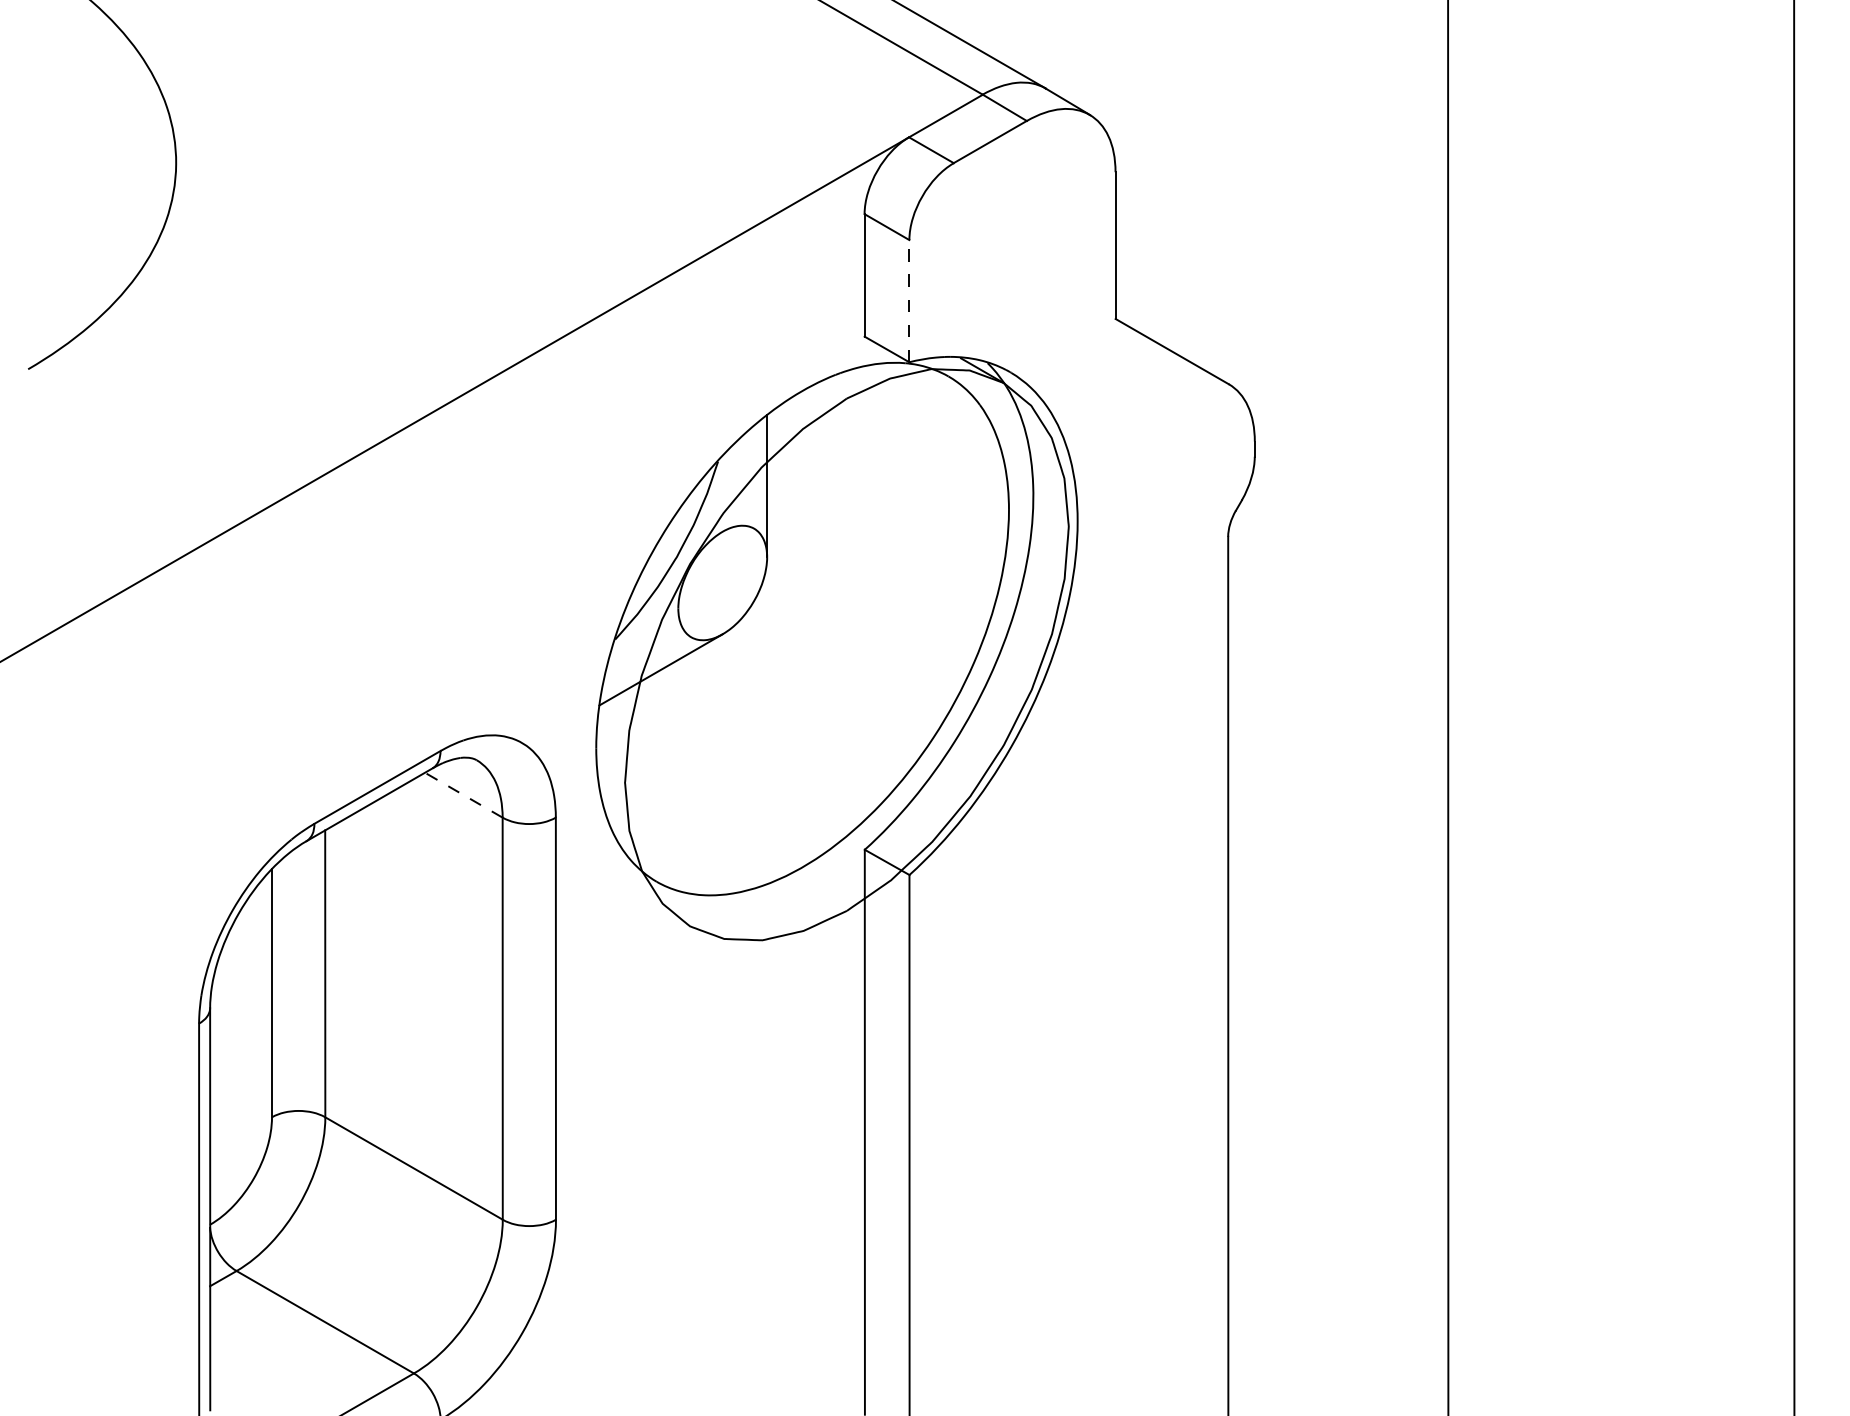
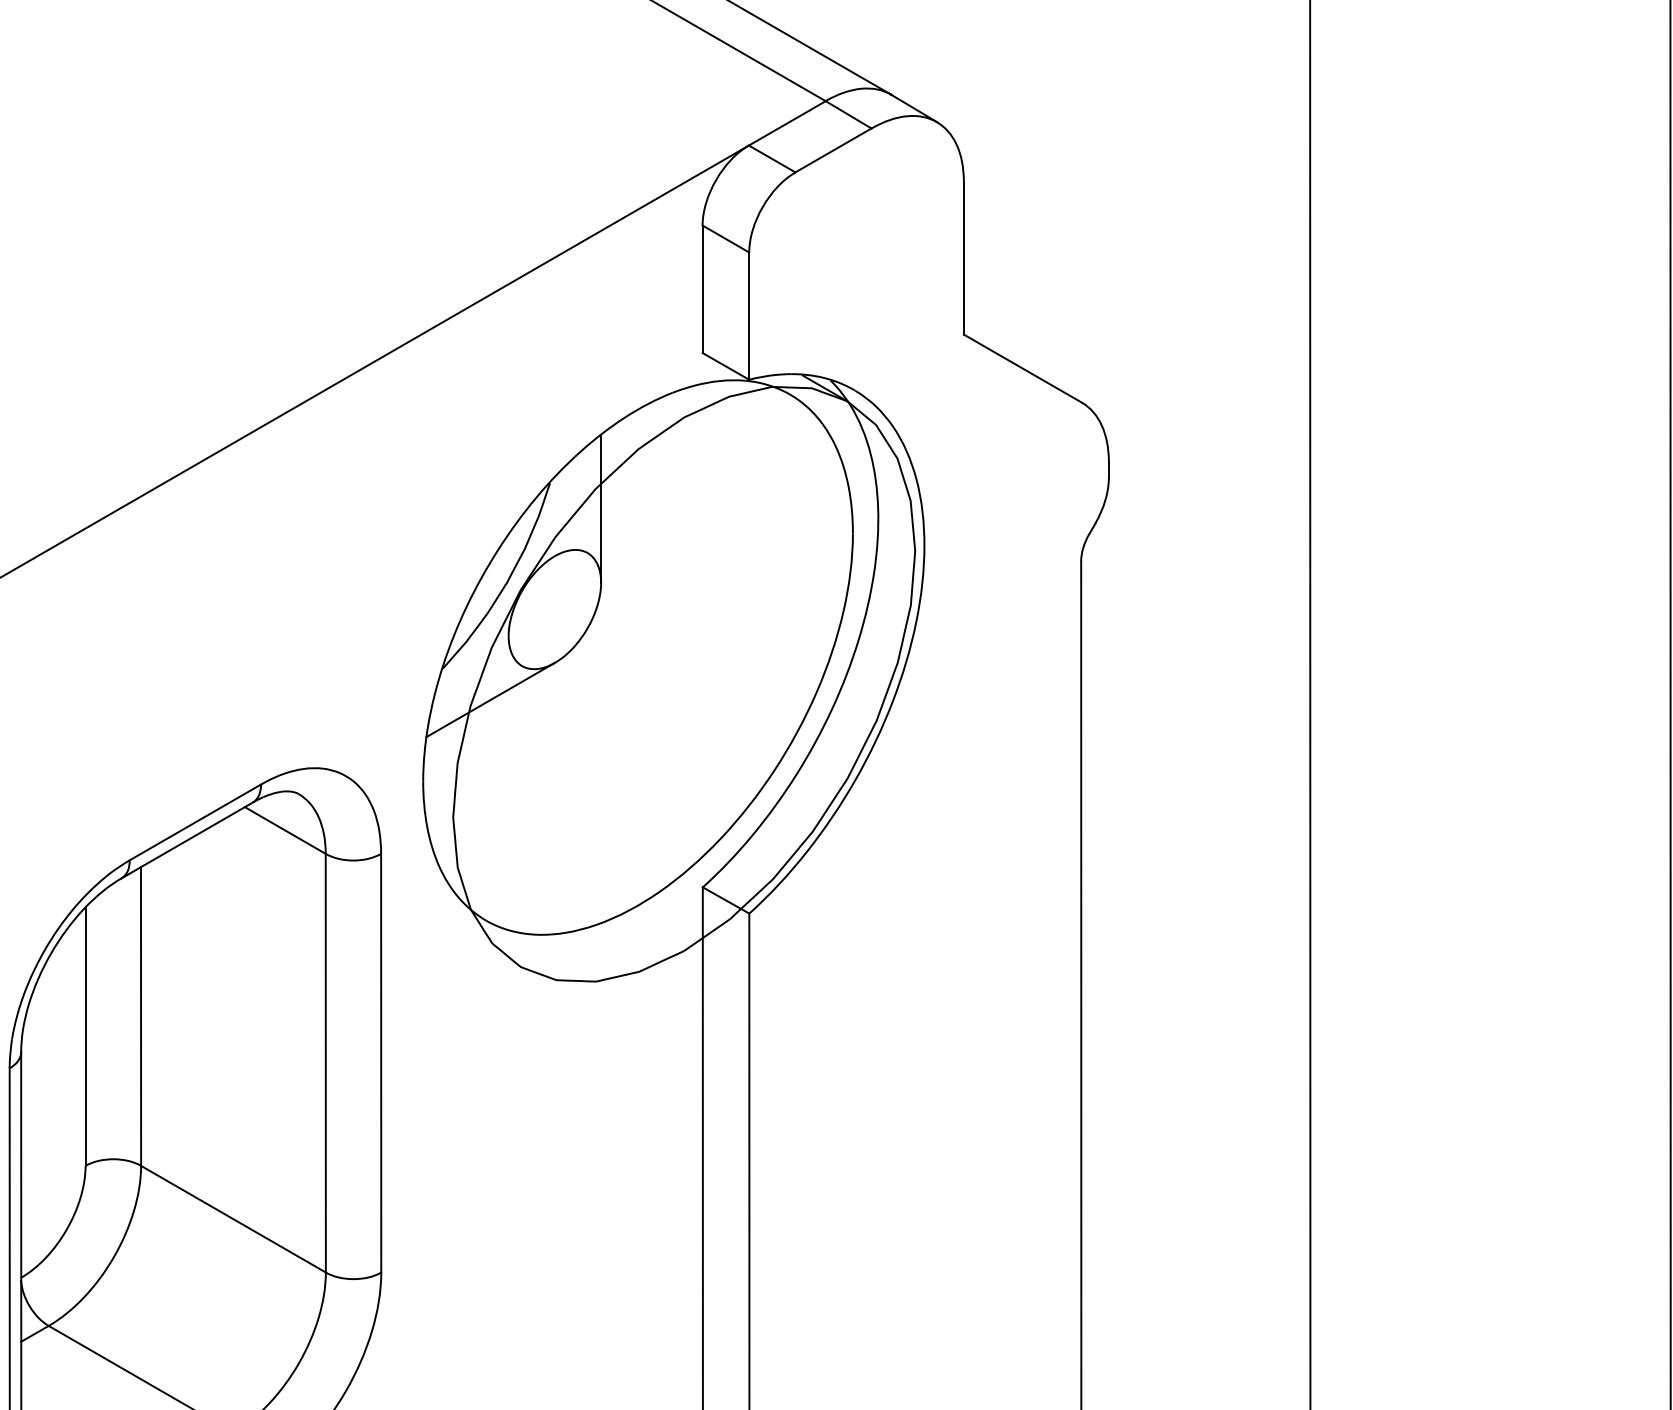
line: (909, 300) -> (749, 315), dashed -> solid
line: (463, 795) -> (284, 830), dashed -> solid

